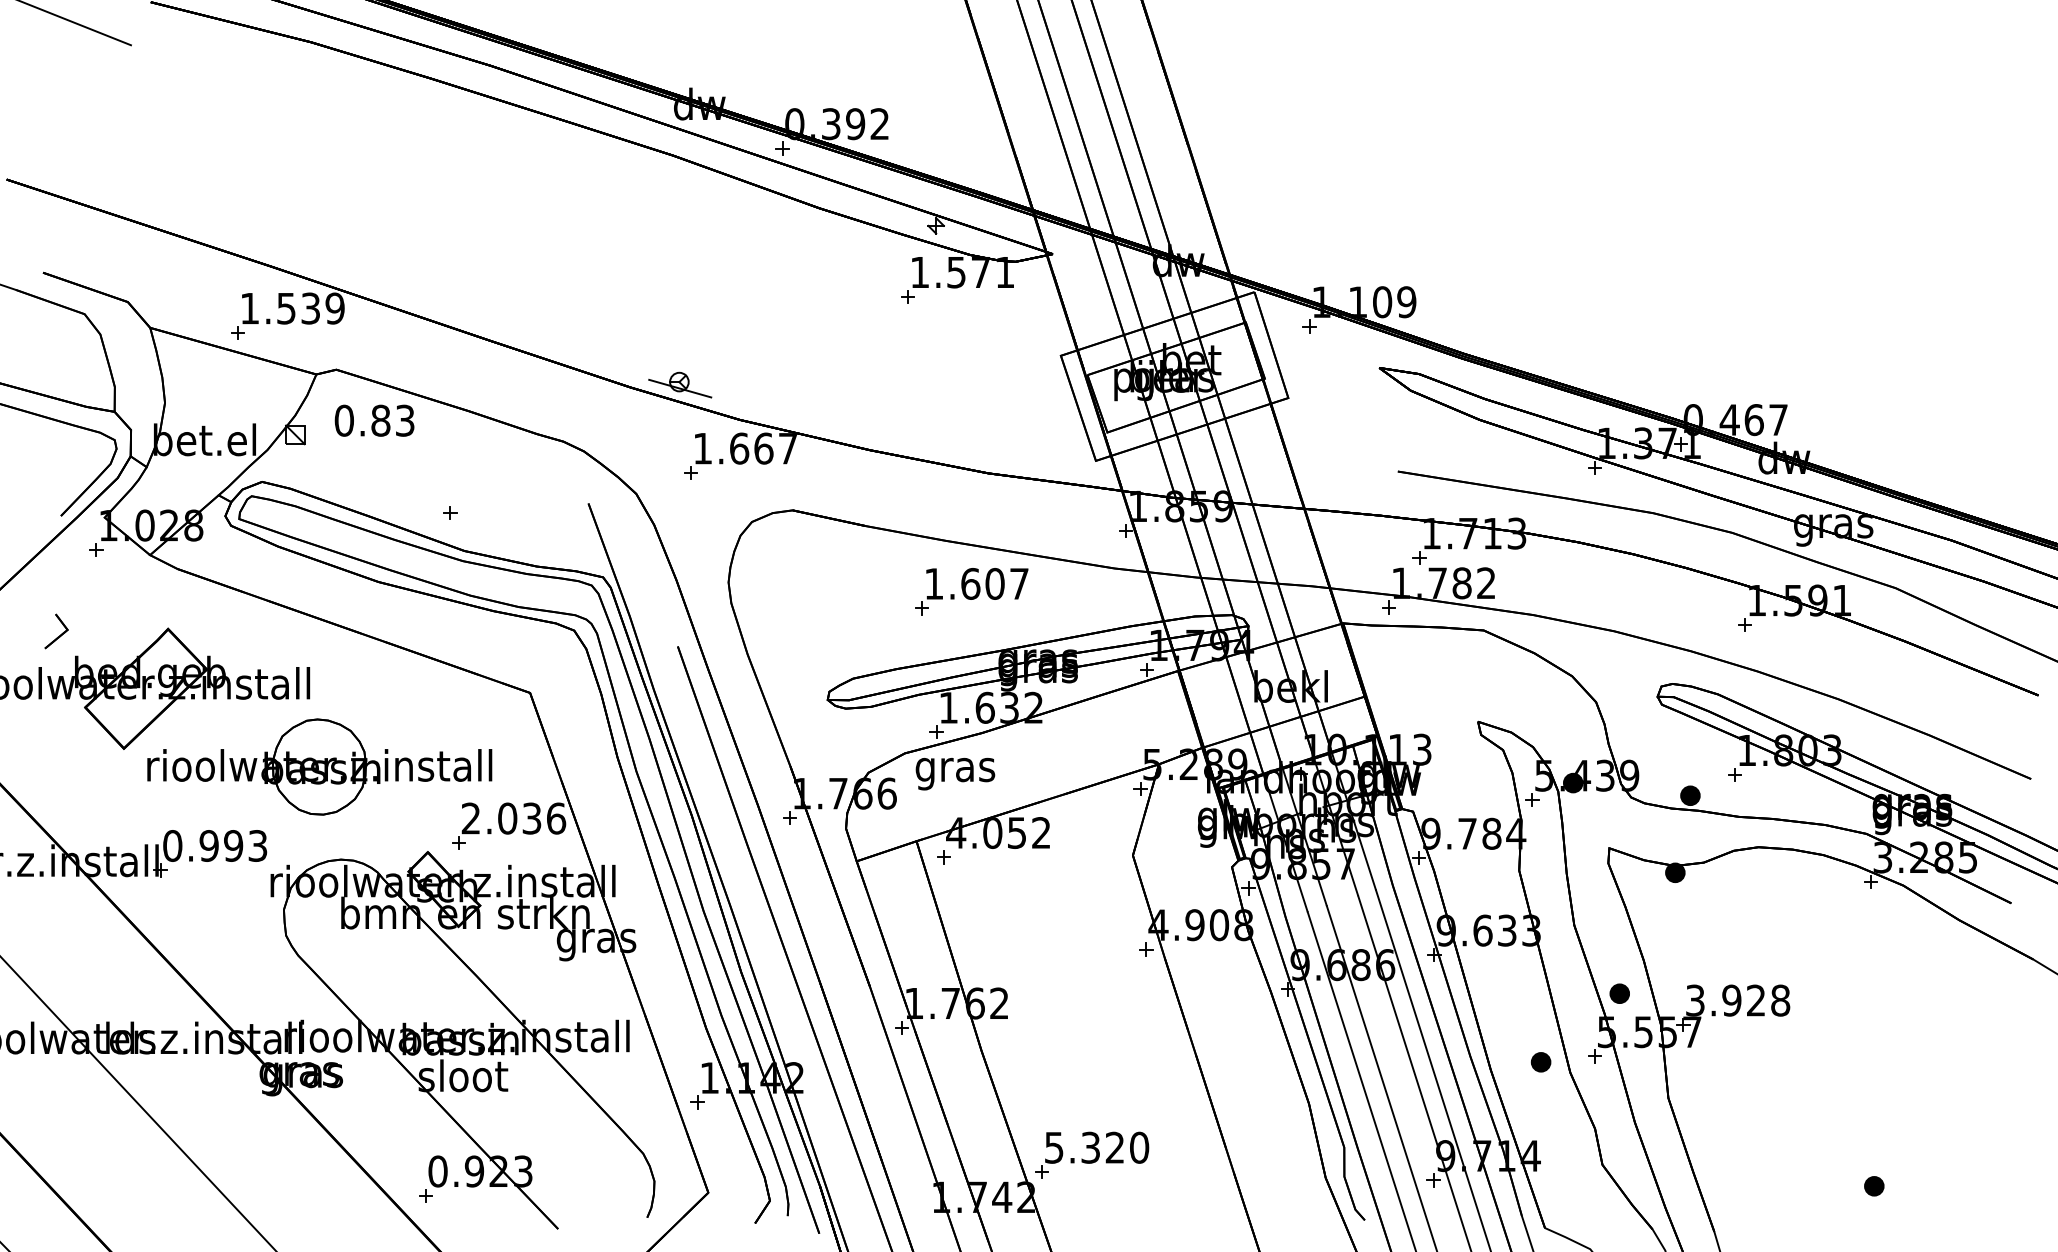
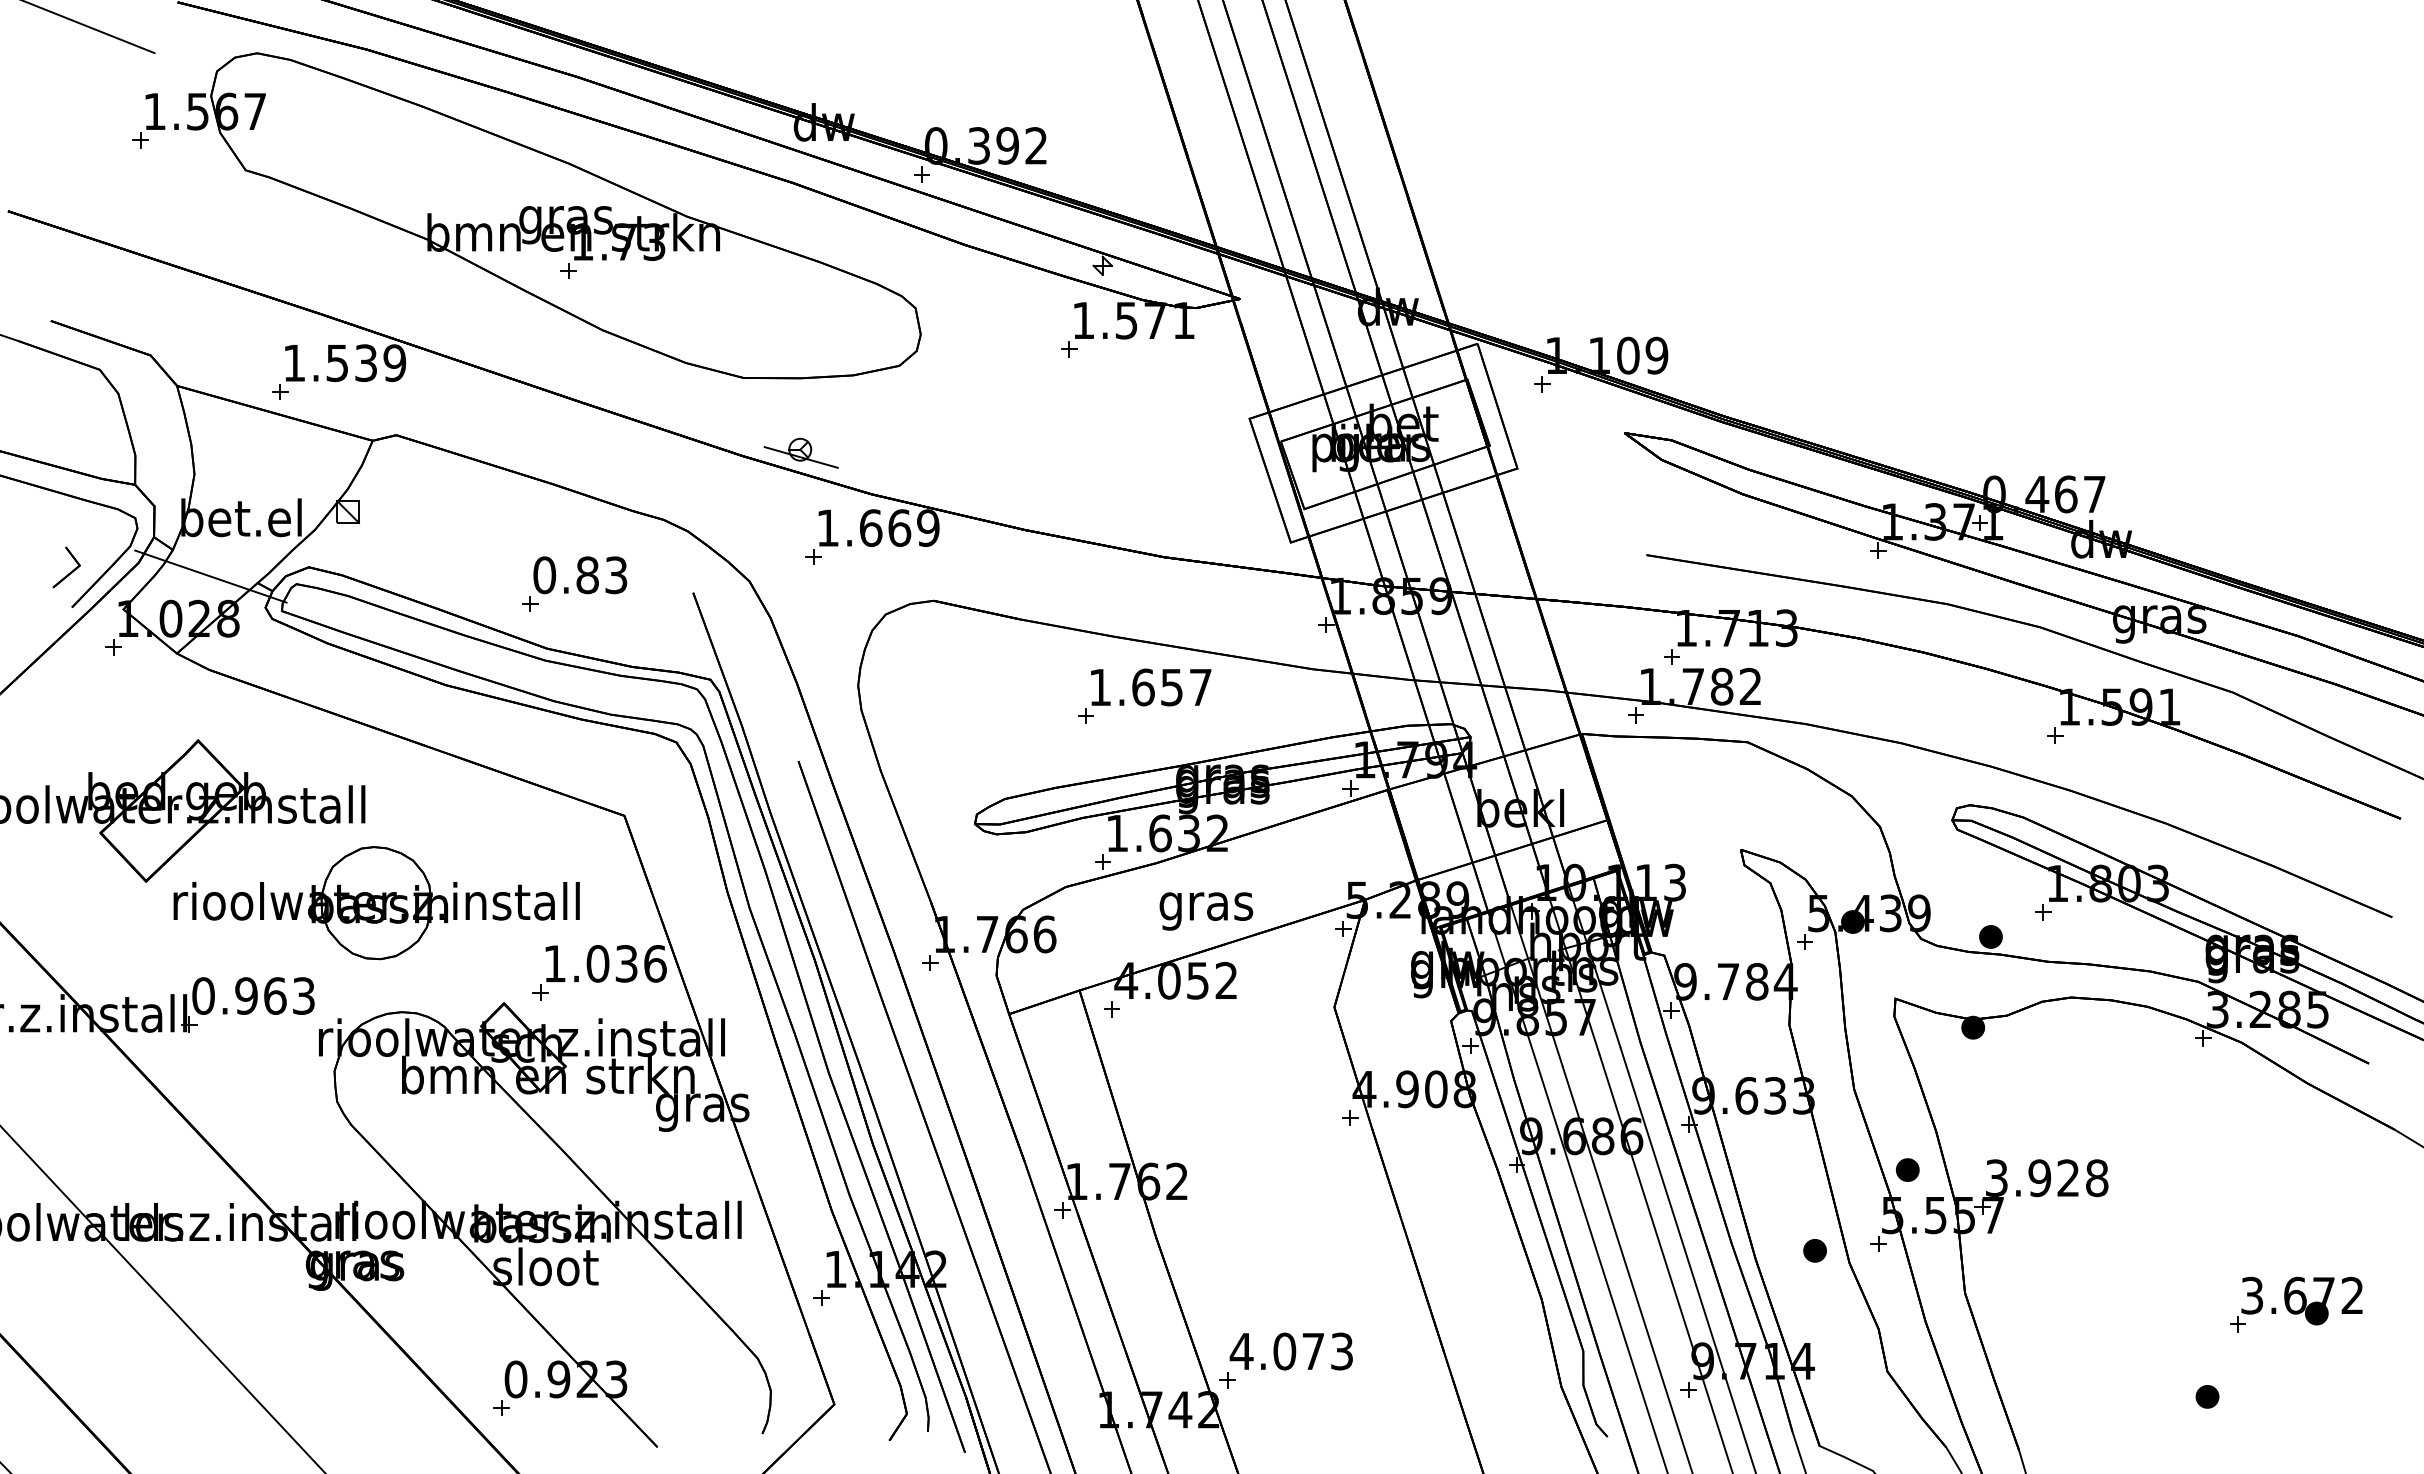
part: (446, 183) -> (526, 215), added
text: (374, 420) -> (580, 575), moved
text: (788, 448) -> (928, 527), 1.667 -> 1.669
line: (178, 489) -> (210, 576), added
text: (994, 583) -> (1171, 687), 1.607 -> 1.657
part: (56, 631) -> (66, 567), moved
text: (955, 774) -> (1206, 911), moved
text: (470, 818) -> (554, 963), 2.036 -> 1.036
text: (232, 845) -> (274, 995), 0.993 -> 0.963
part: (1949, 1107) -> (2296, 1304), added
text: (1096, 1147) -> (1291, 1351), 5.320 -> 4.073

